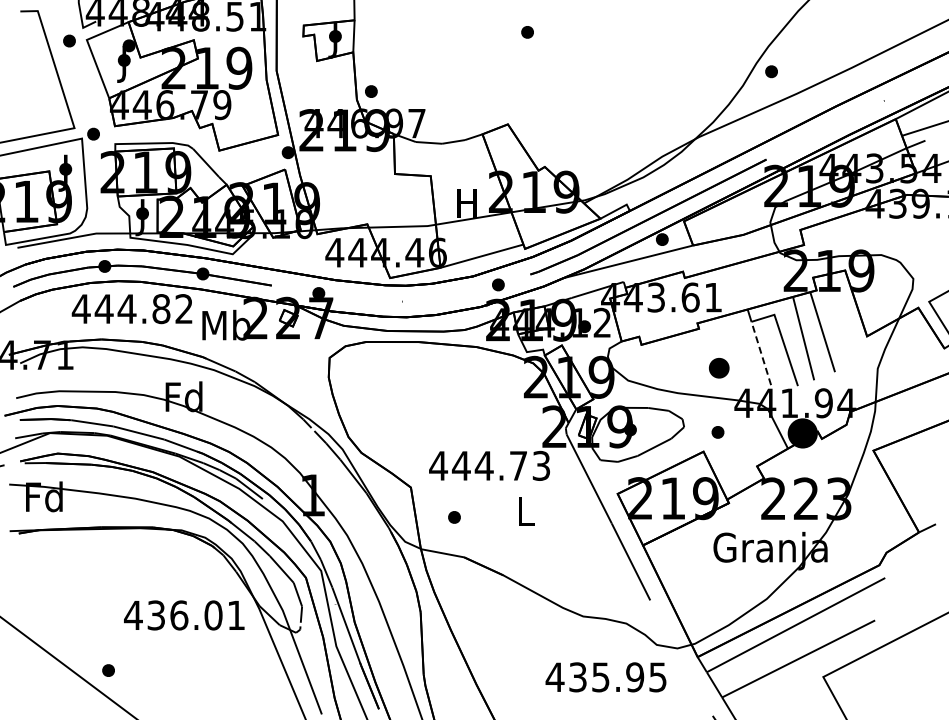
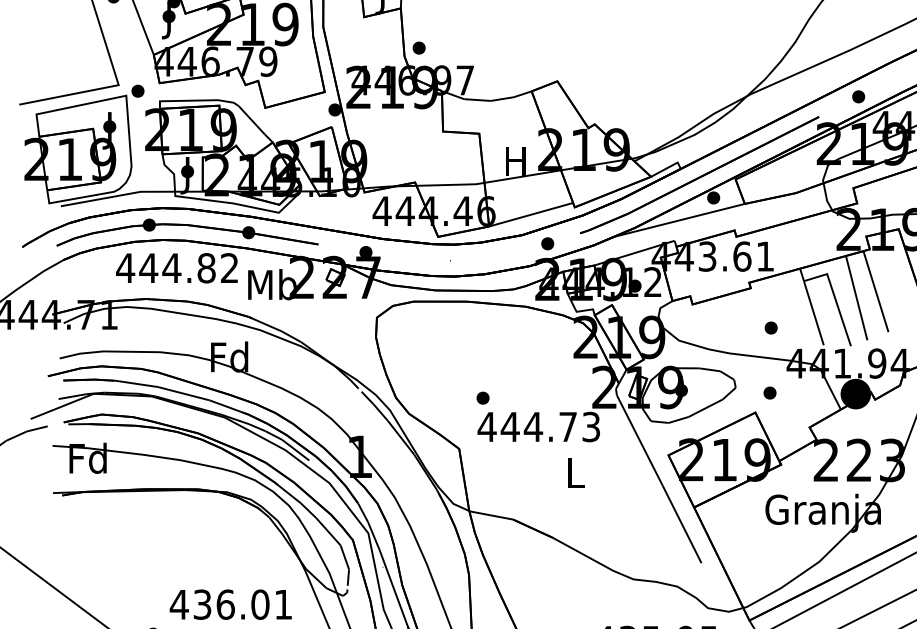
part: (771, 71) -> (858, 96), moved
line: (761, 353) -> (814, 313), dashed -> solid
part: (718, 367) -> (770, 327), size x0.62
part: (454, 517) -> (483, 398), moved
text: (184, 615) -> (231, 604), moved

